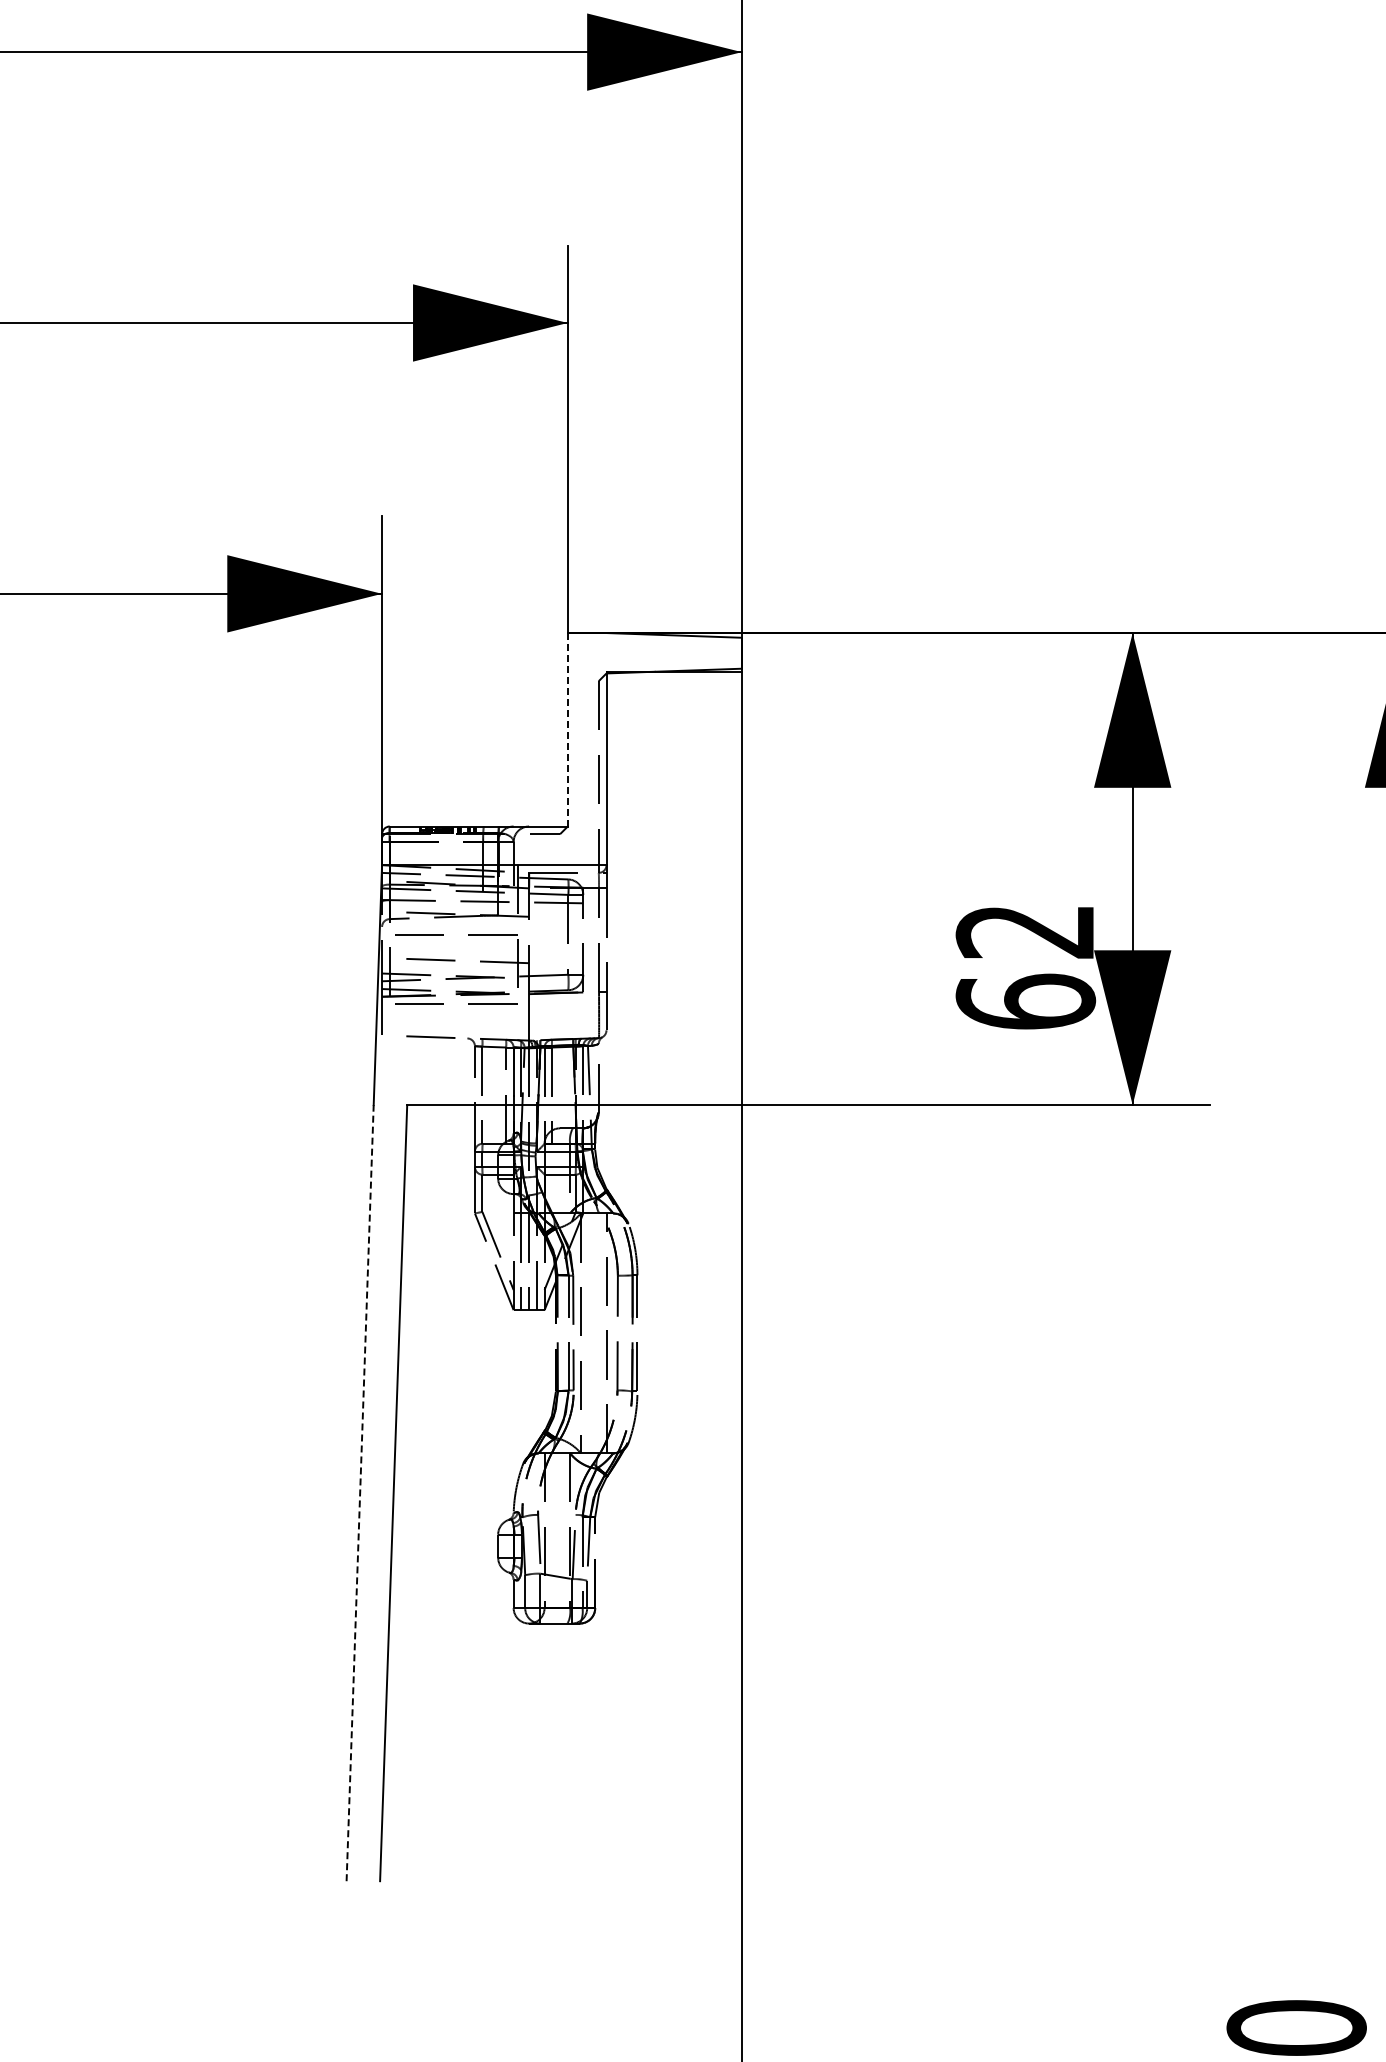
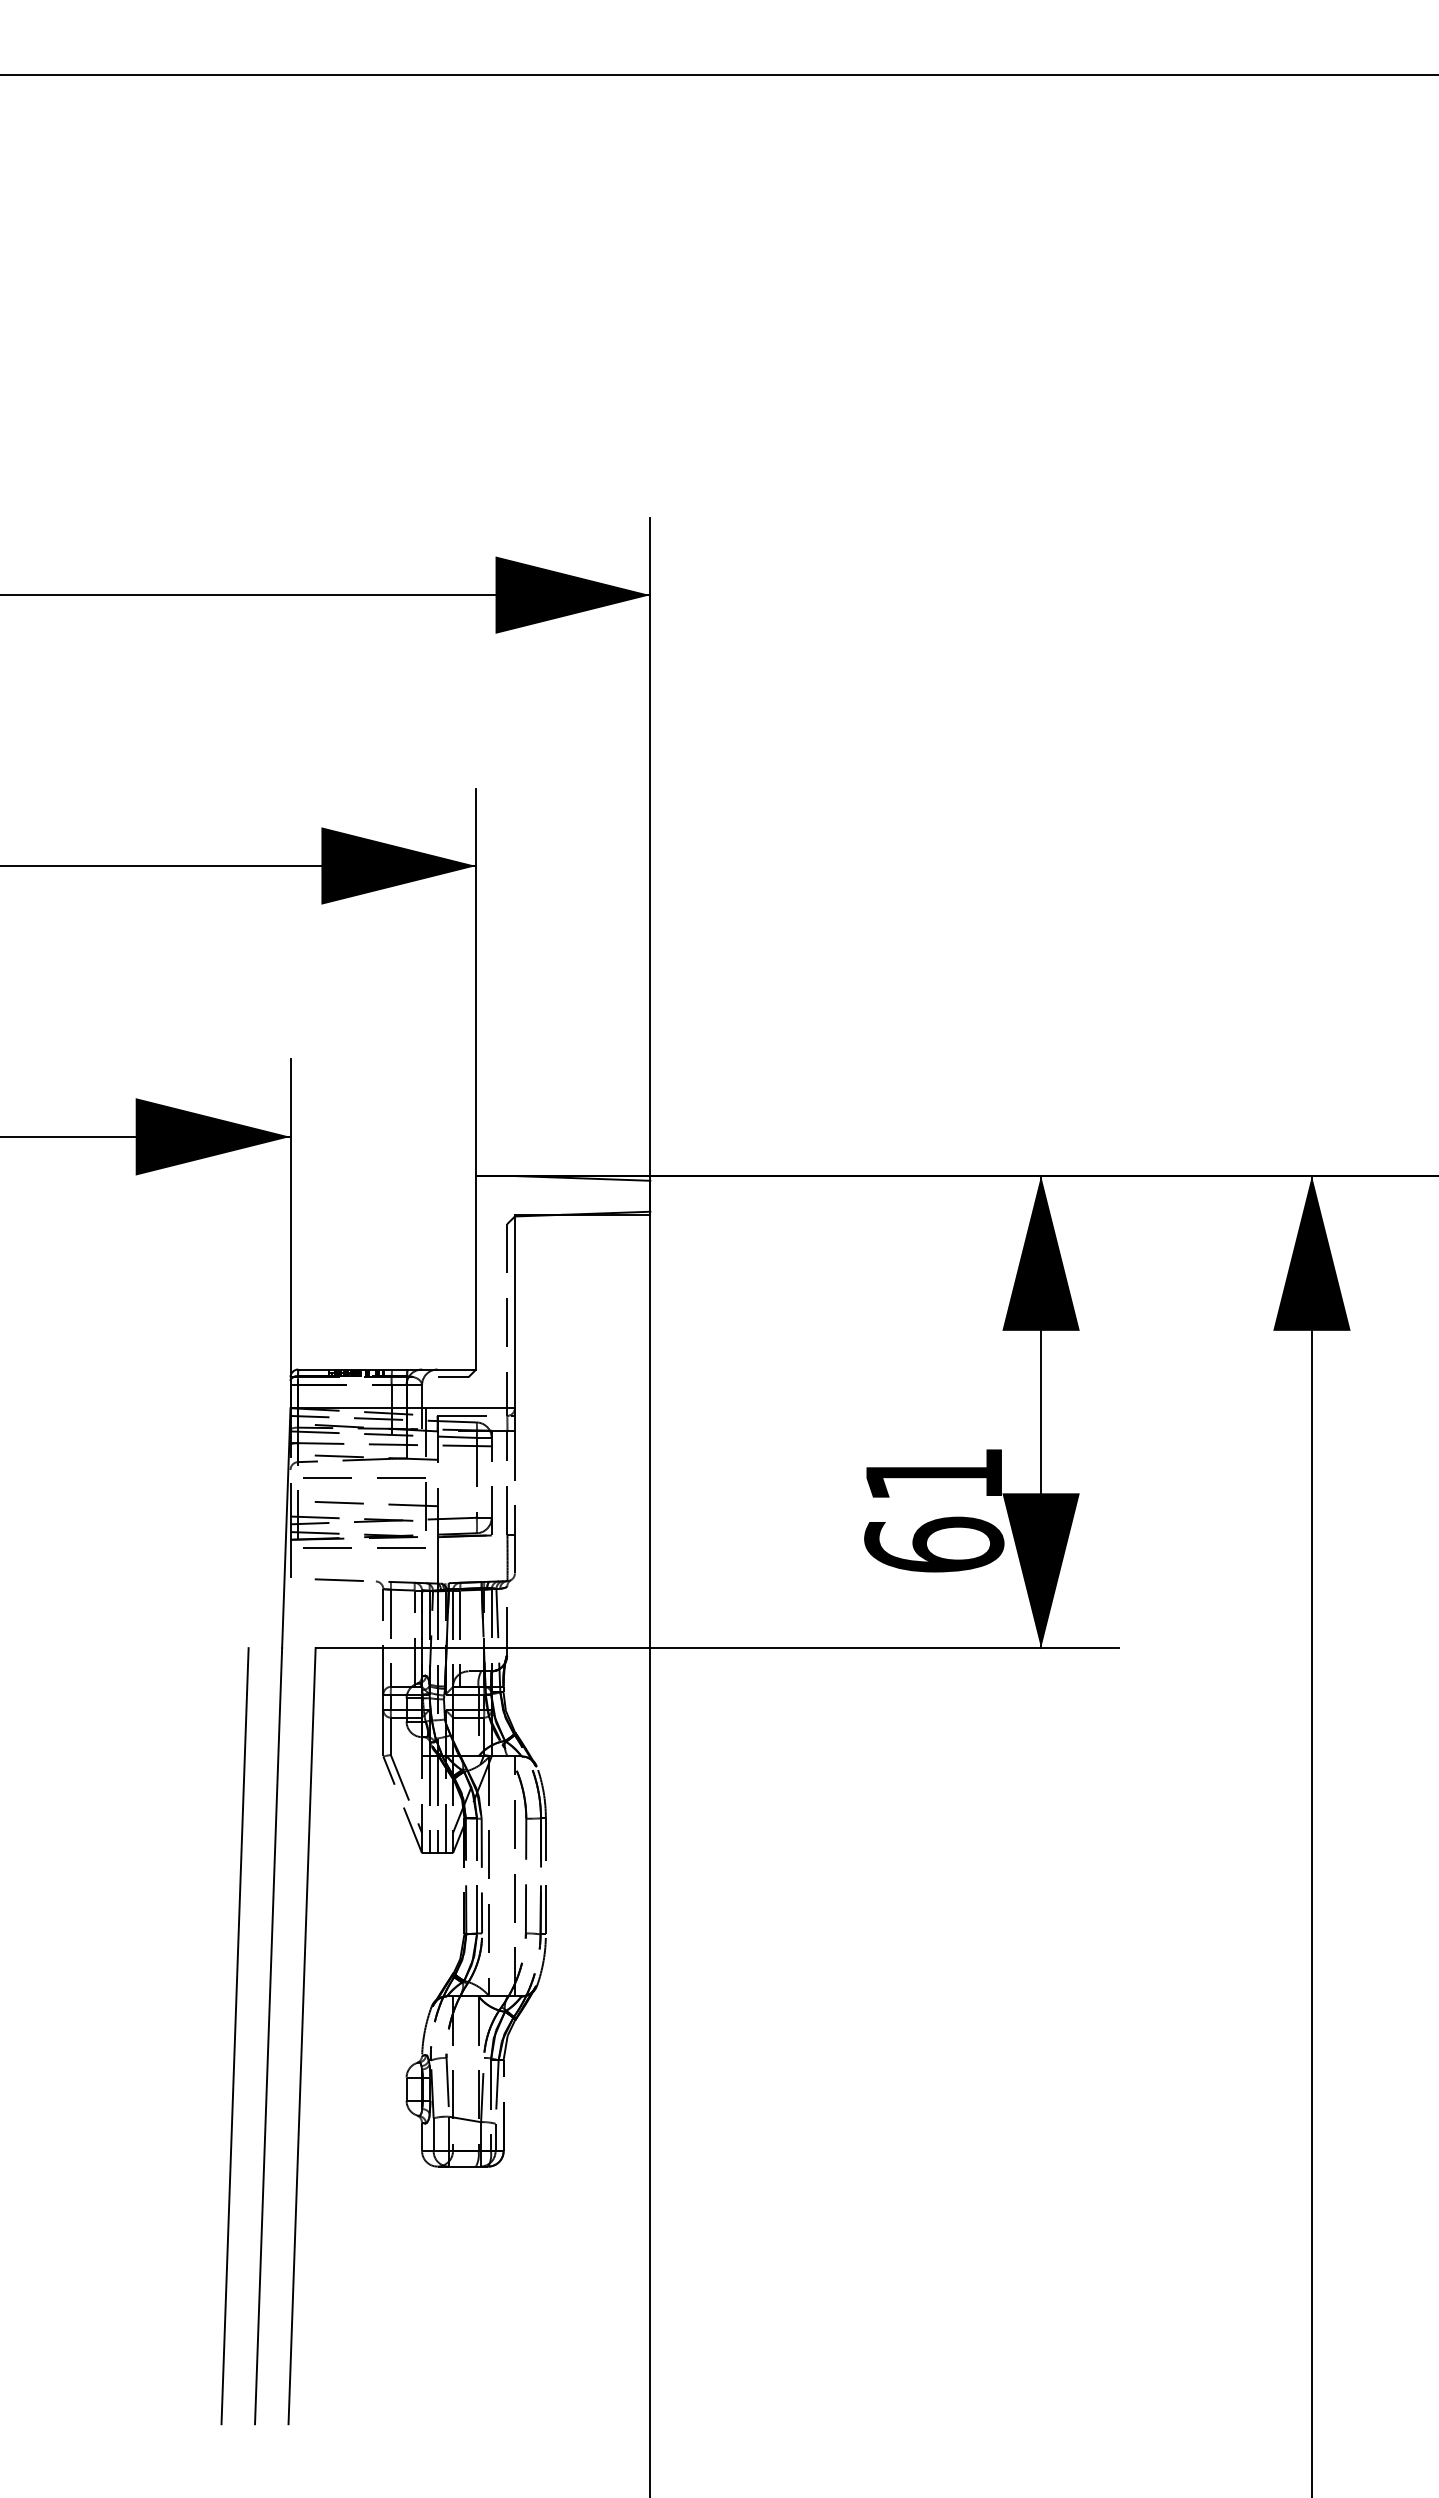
line: (568, 729) -> (476, 1272), dashed -> solid
text: (1024, 932) -> (932, 1475), 62 -> 61
line: (360, 1492) -> (268, 2035), dashed -> solid
line: (326, 1493) -> (234, 2036), added

